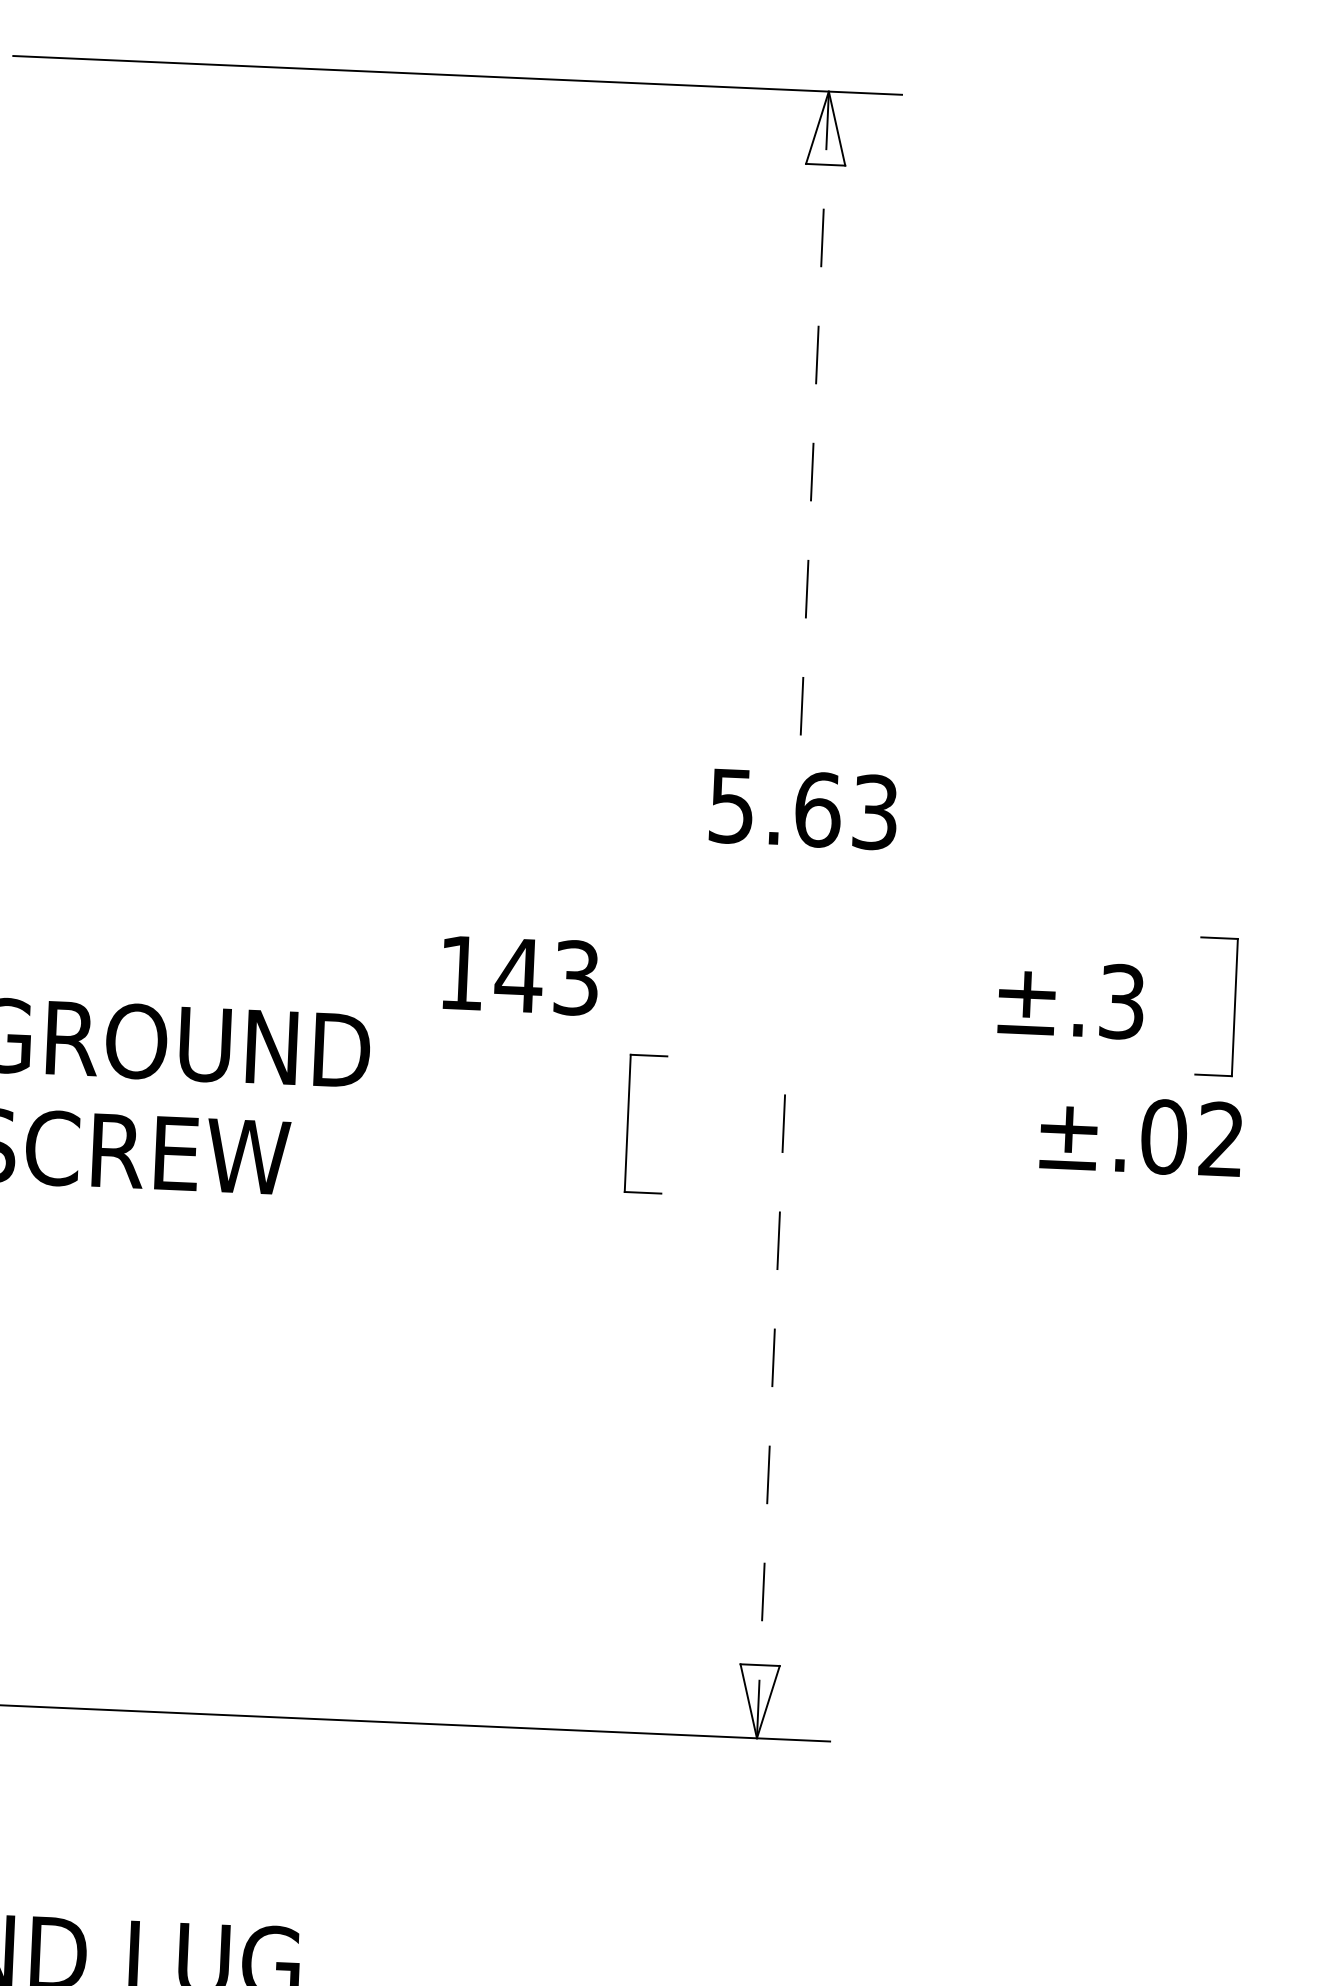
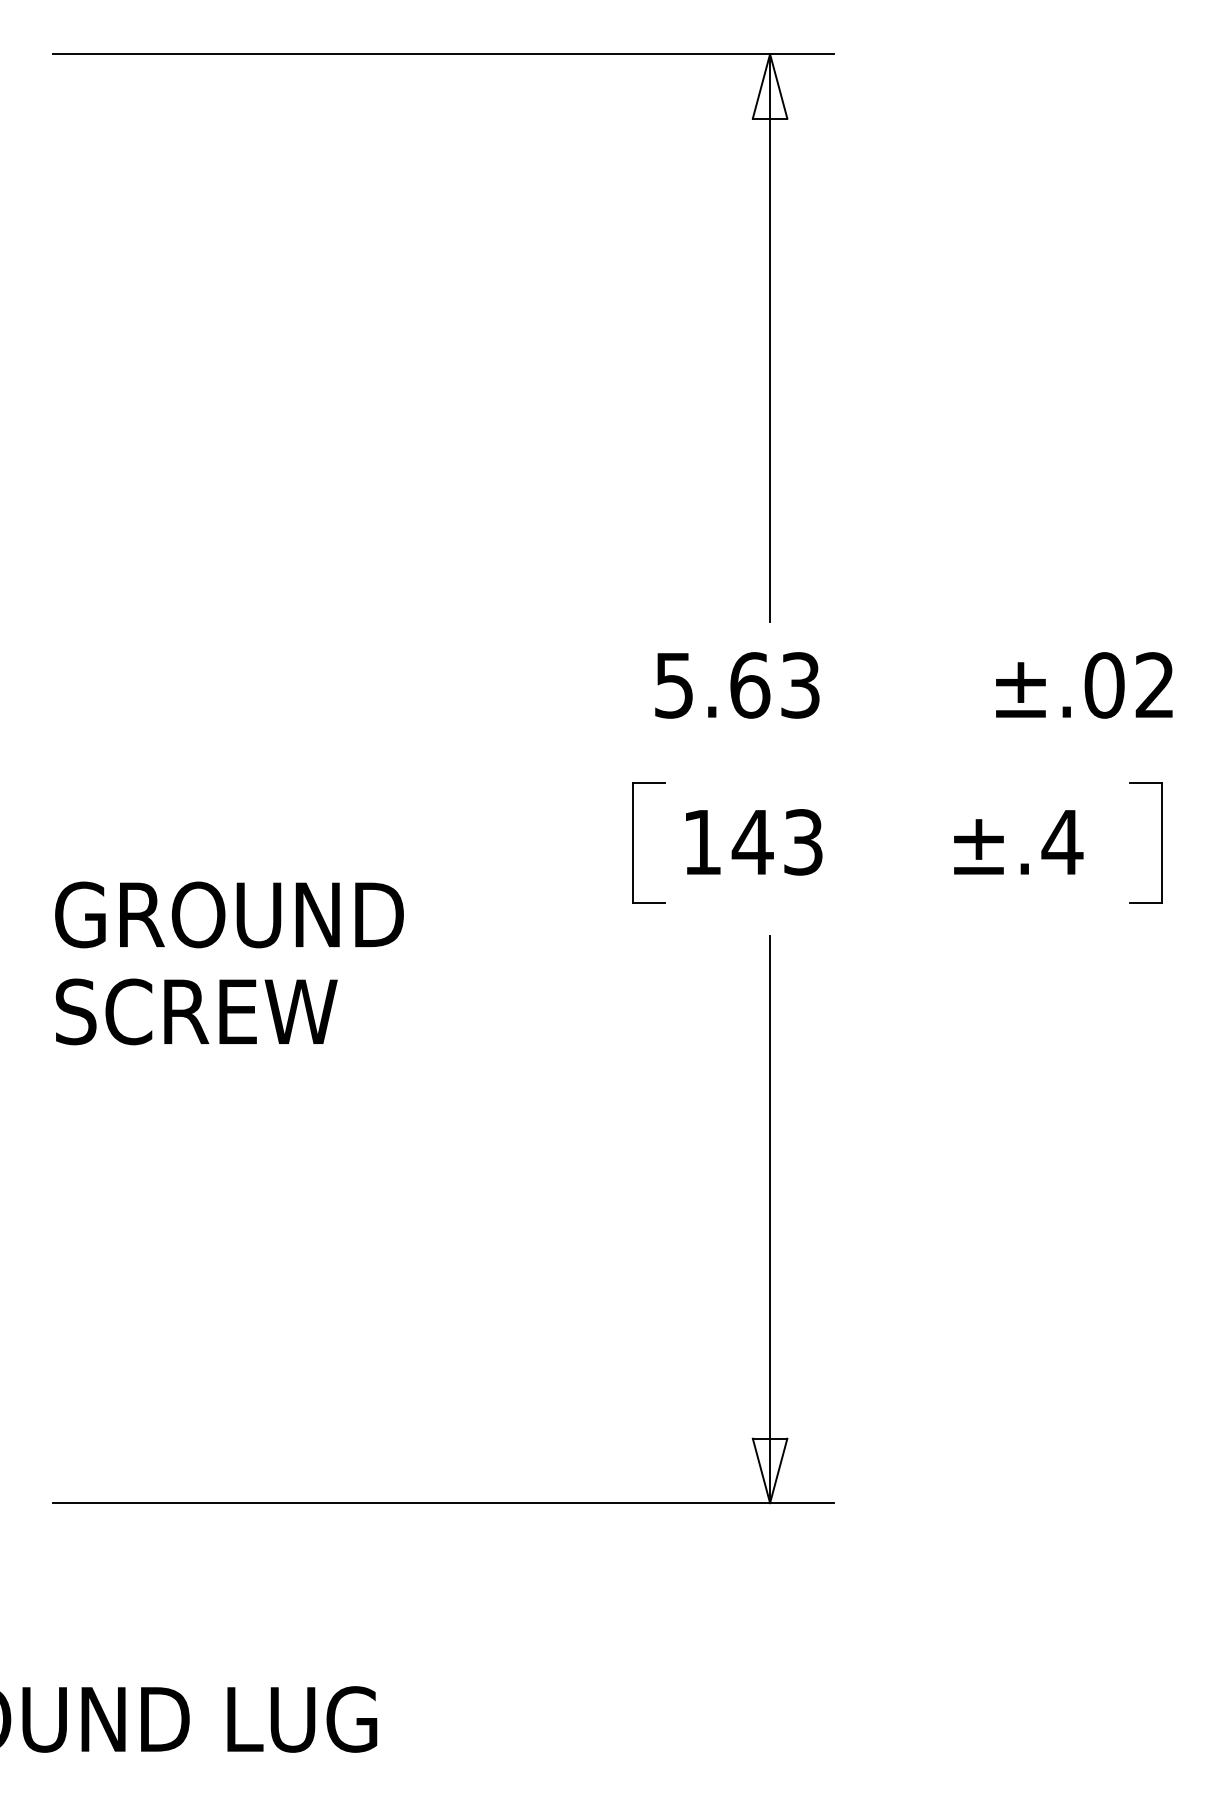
line: (815, 413) -> (770, 337), dashed -> solid
text: (803, 809) -> (737, 685), moved
text: (520, 975) -> (754, 842), moved
text: (1122, 1002) -> (1062, 842), ±.3 -> ±.4
part: (628, 1122) -> (633, 842), moved
text: (1141, 1136) -> (1084, 685), moved
line: (771, 1416) -> (770, 1219), dashed -> solid

